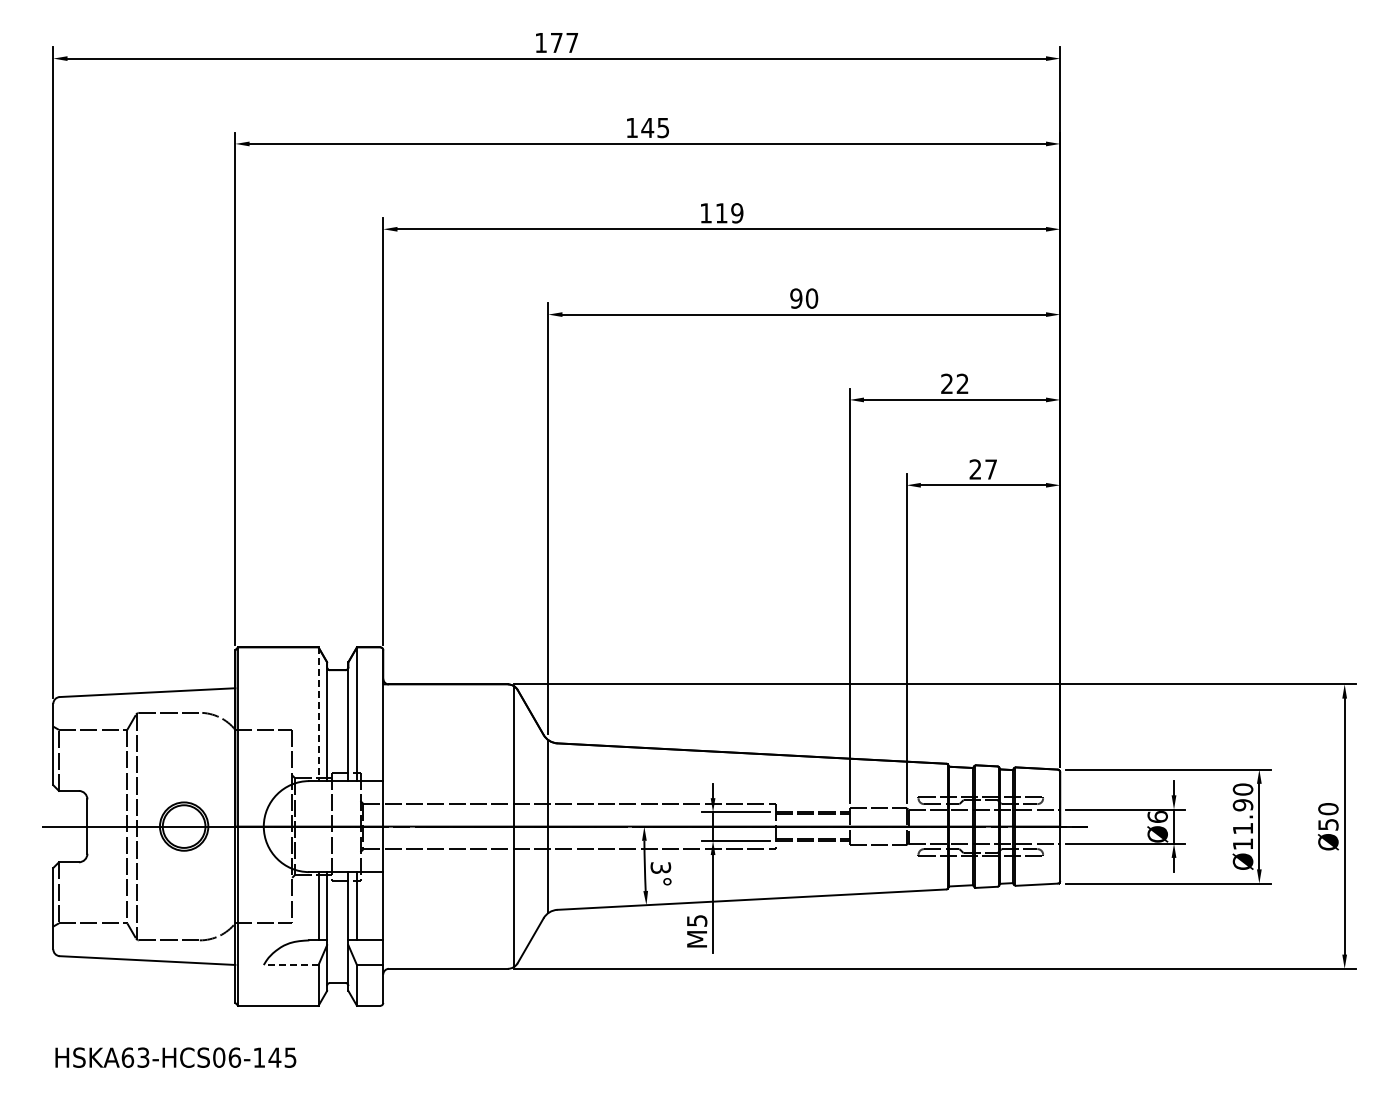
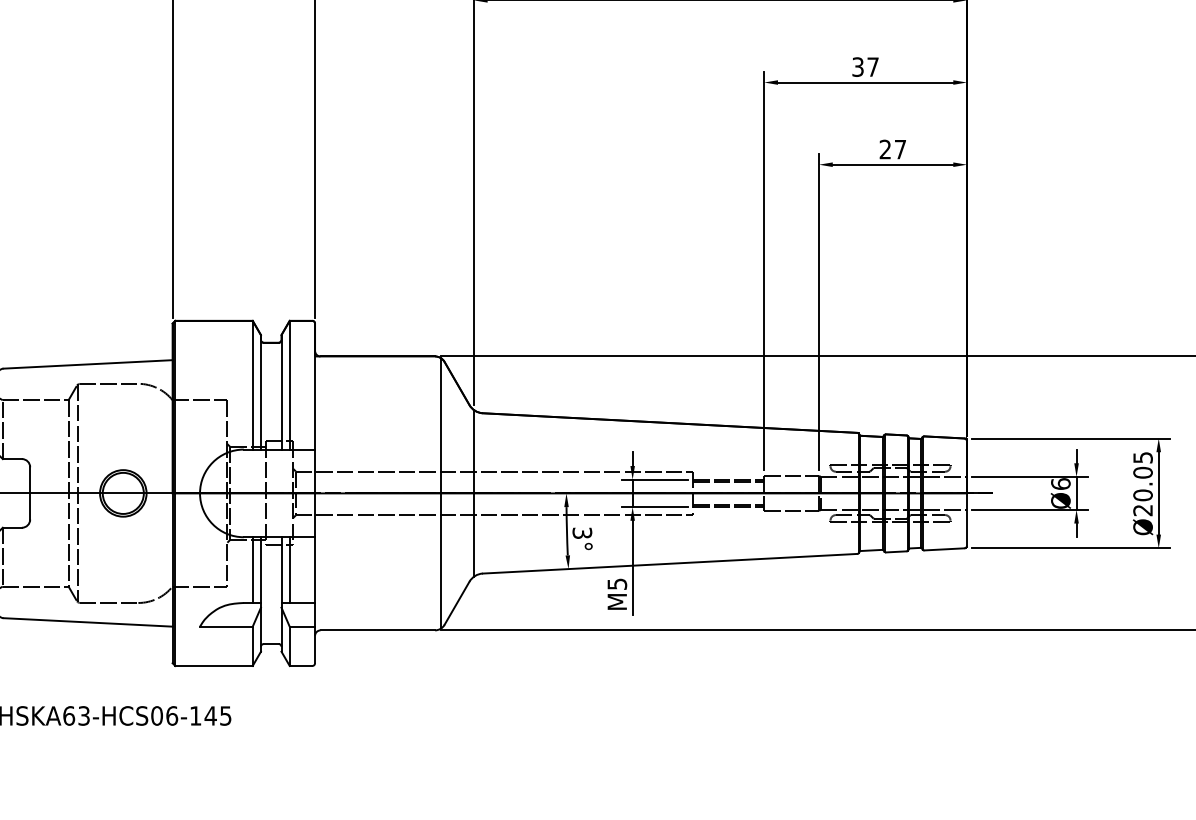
text: (954, 383) -> (865, 66), 22 -> 37
line: (318, 714) -> (252, 385), dashed -> solid
text: (1242, 816) -> (1142, 483), Ø11.90 -> Ø20.05
line: (290, 965) -> (225, 627), dashed -> solid

